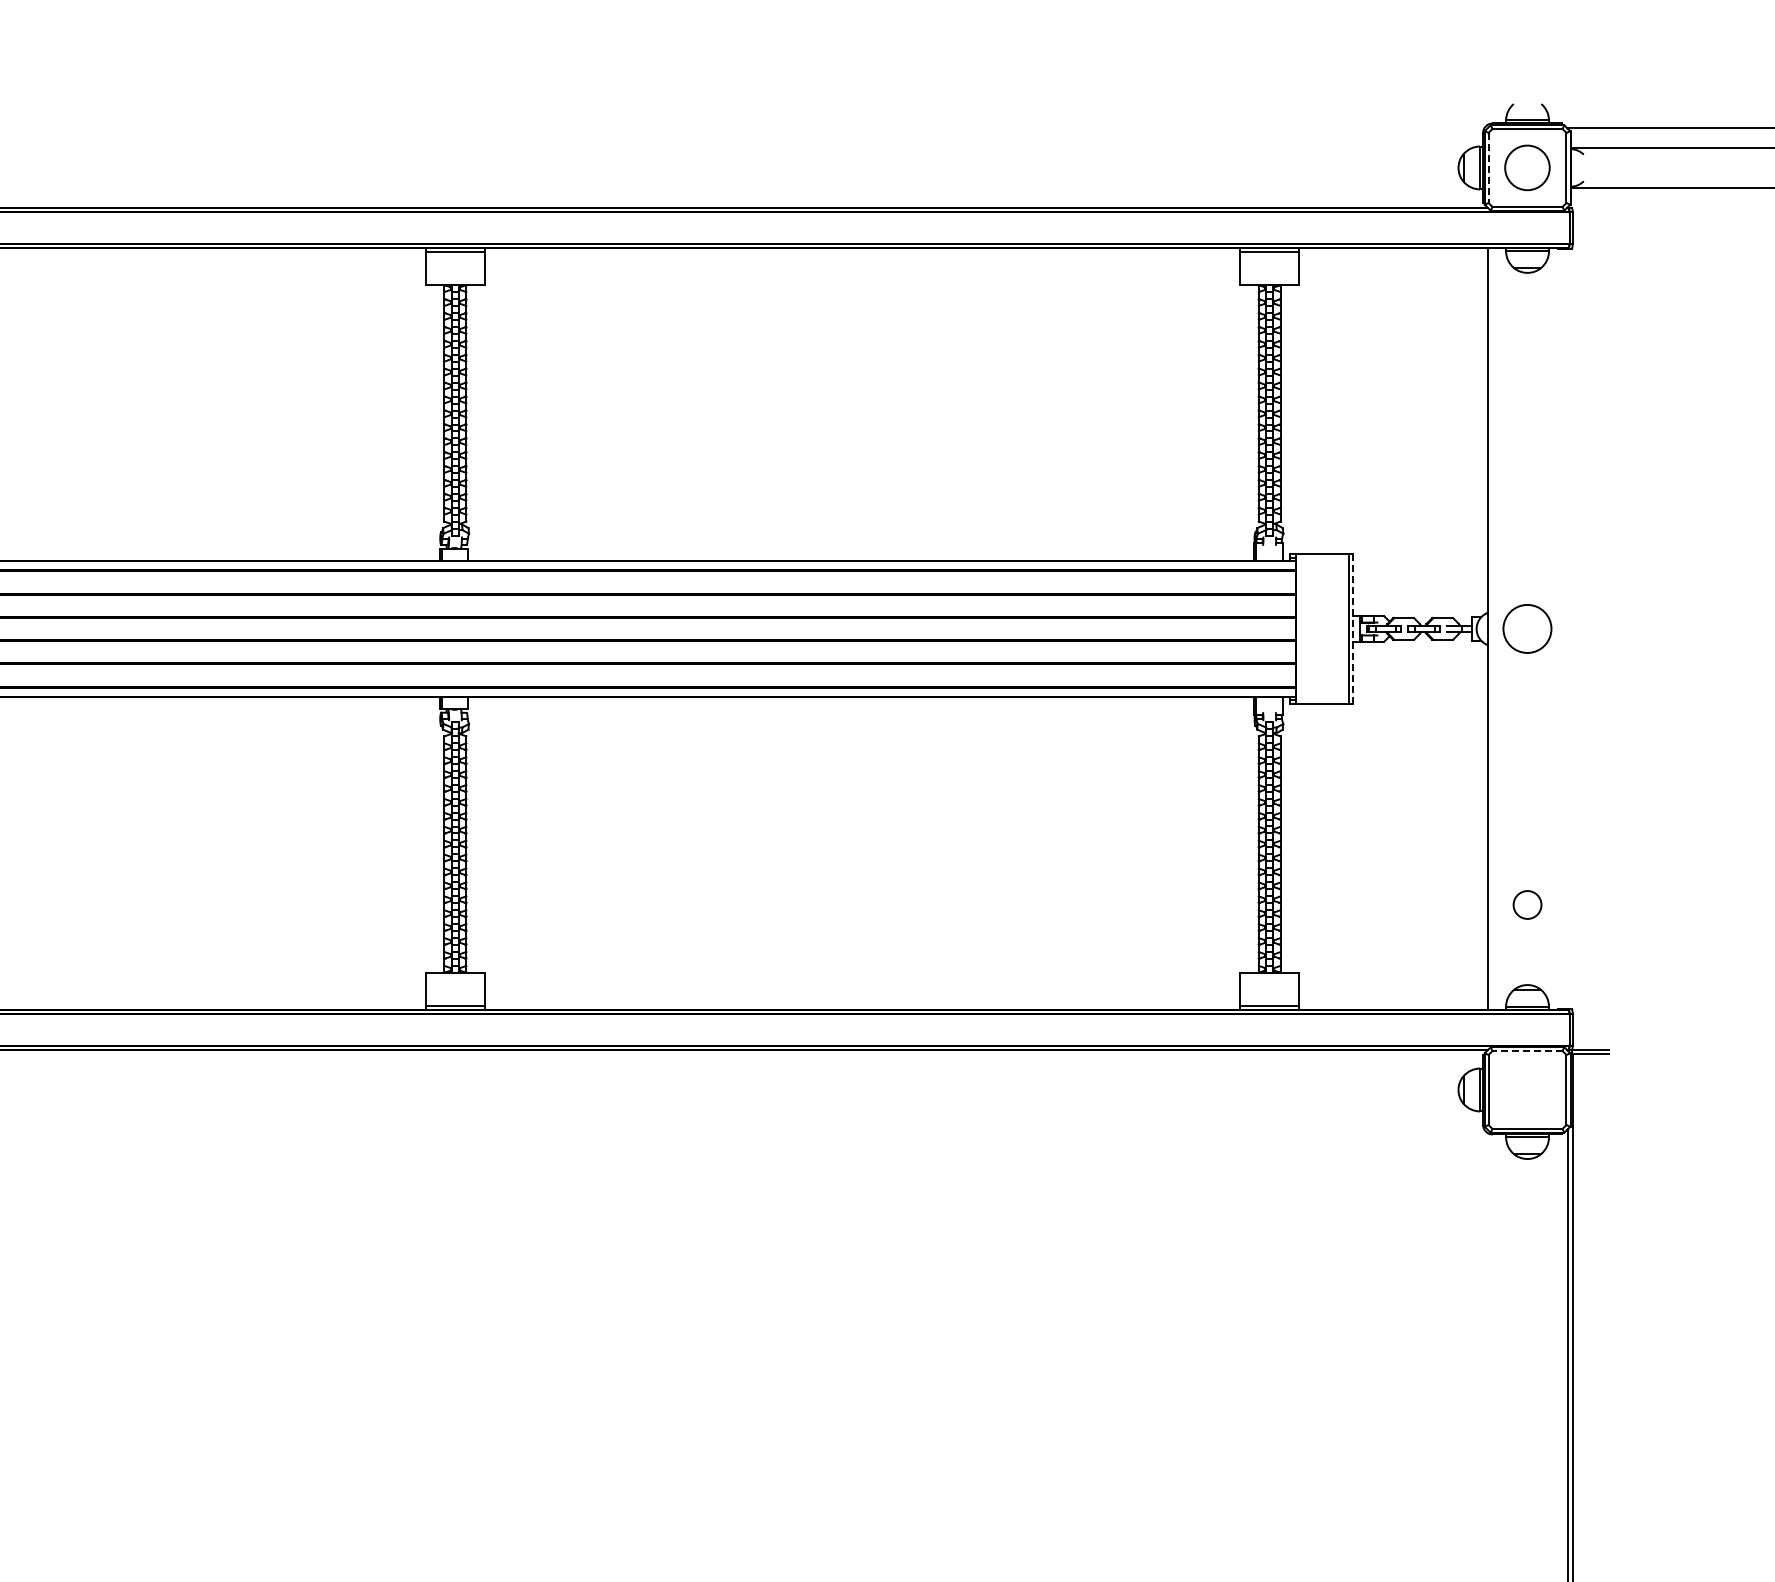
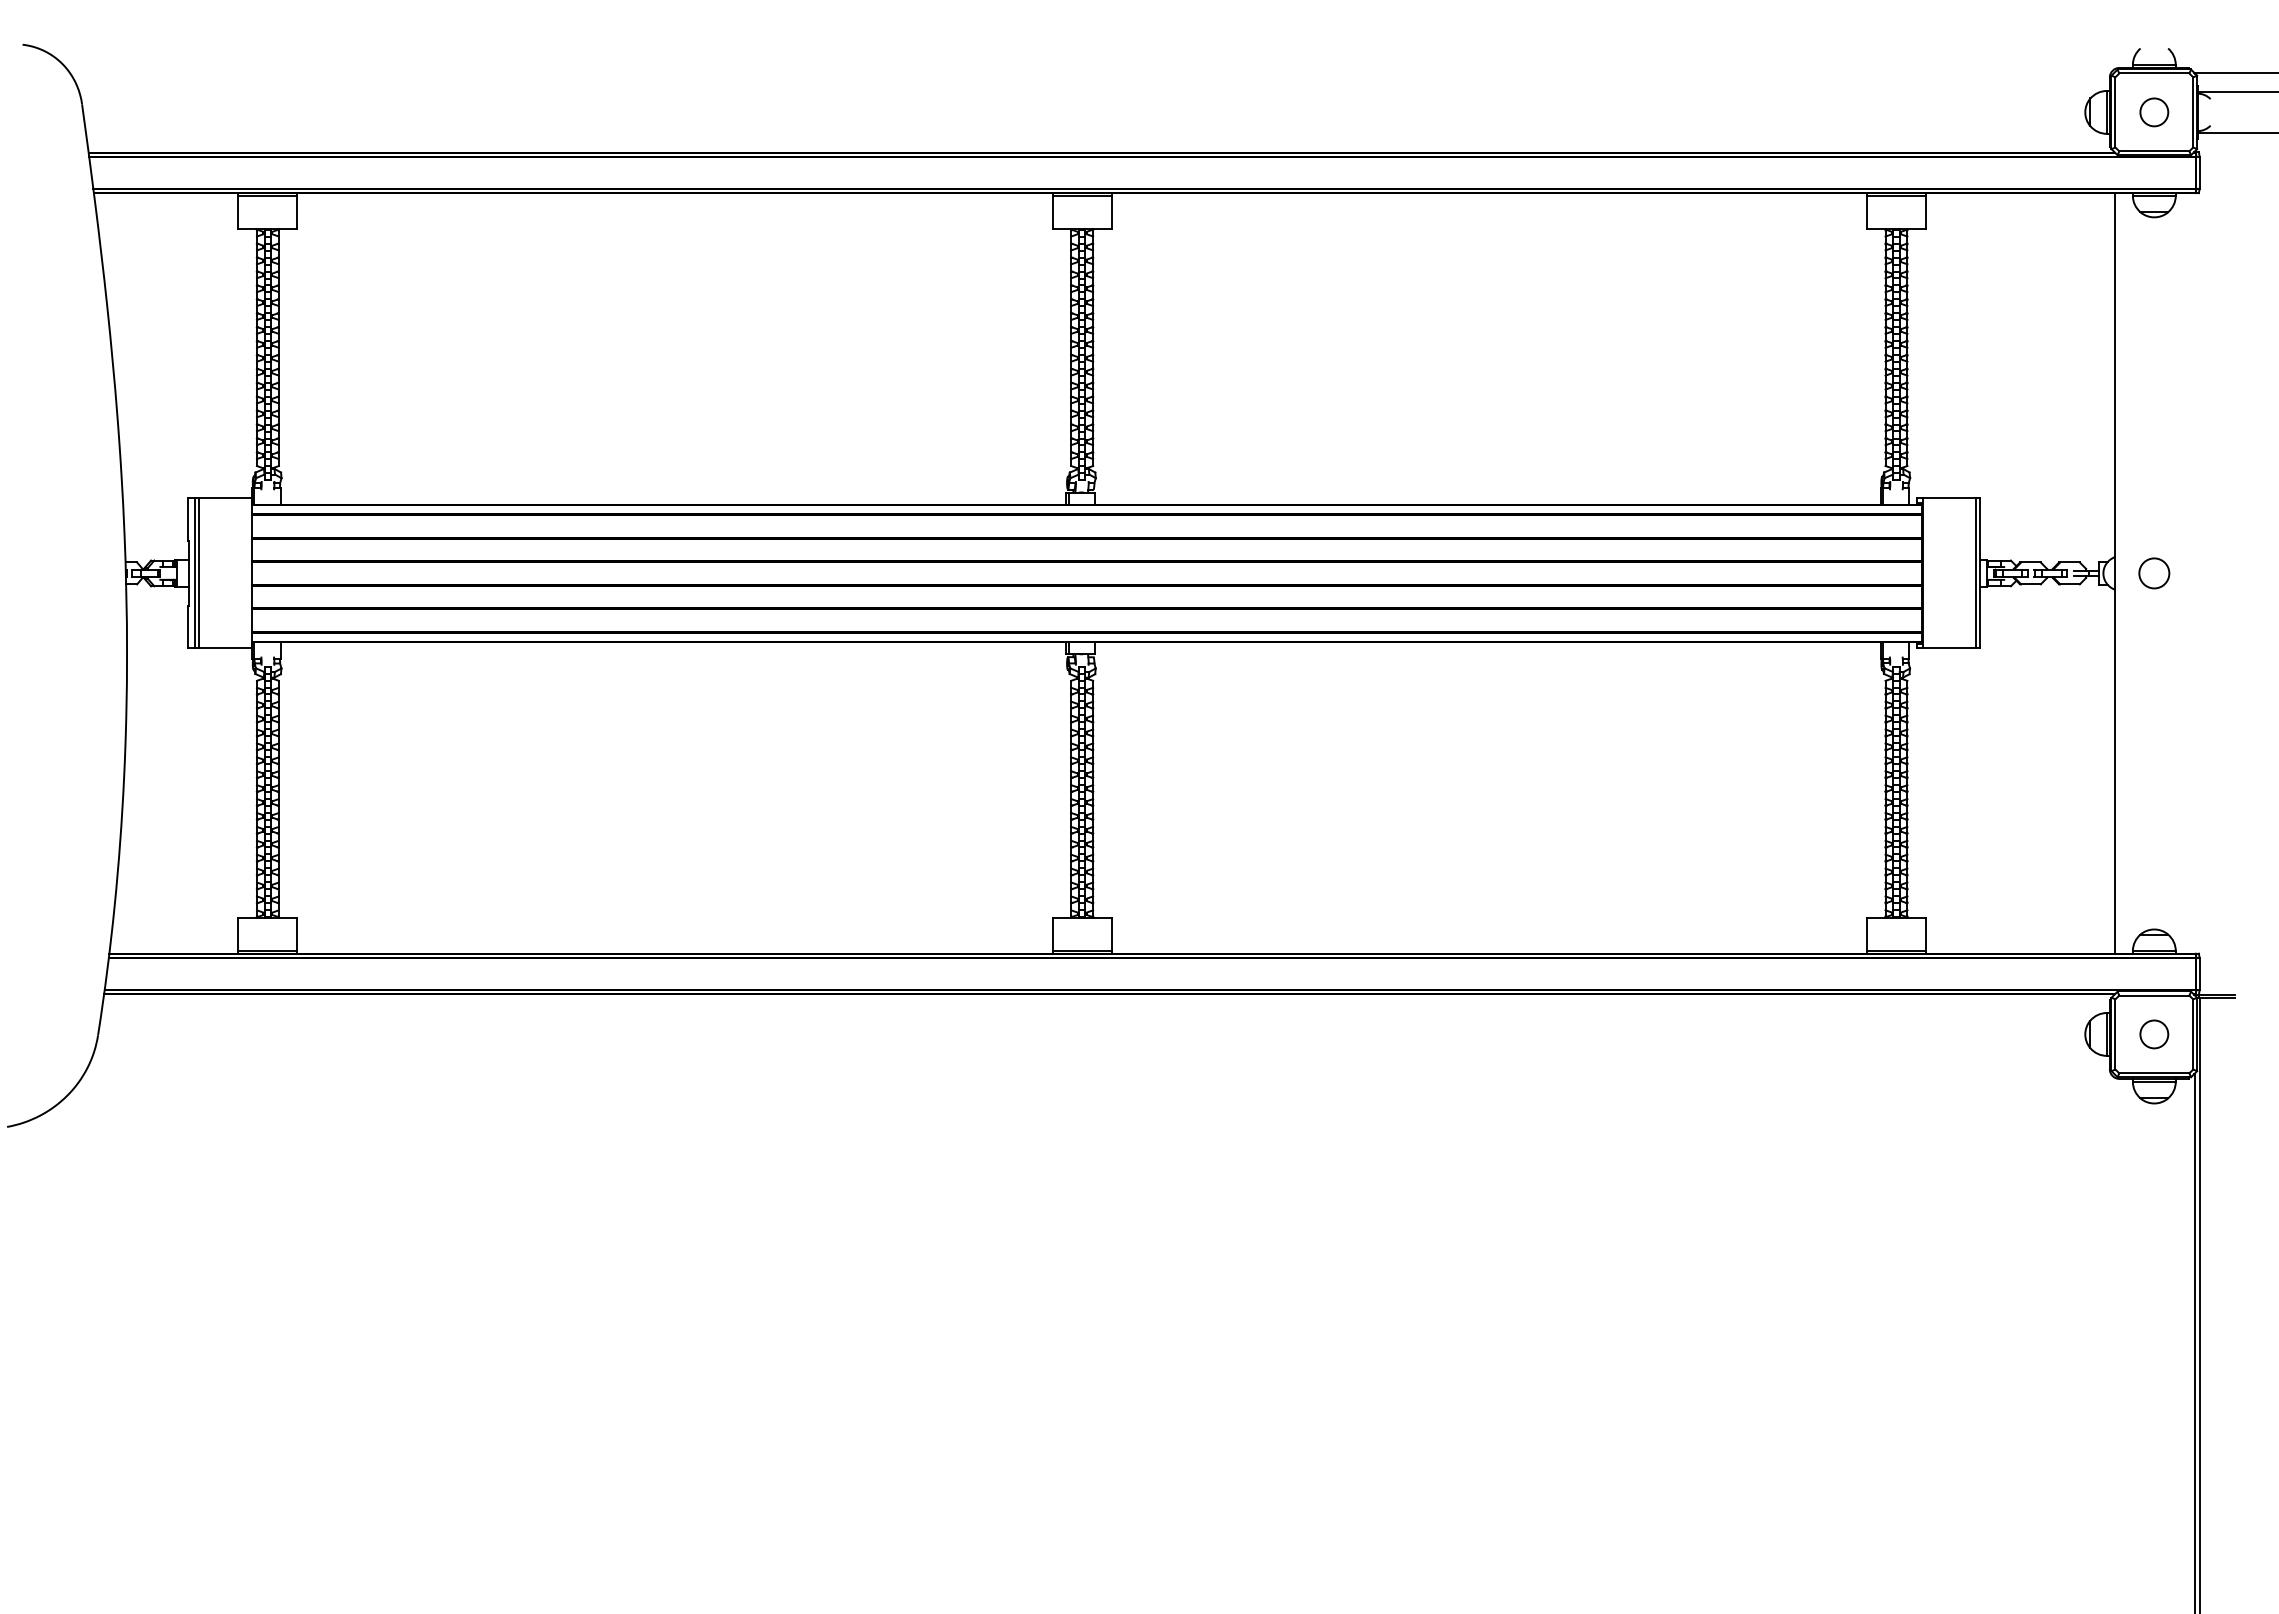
line: (1488, 168) -> (2115, 112), dashed -> solid
circle: (1527, 168) -> (2154, 112), size x0.62
line: (1353, 628) -> (1980, 572), dashed -> solid
circle: (1527, 629) -> (2154, 573), size x0.62
circle: (1527, 905) -> (2154, 1034), moved
line: (1526, 1051) -> (2153, 995), dashed -> solid

